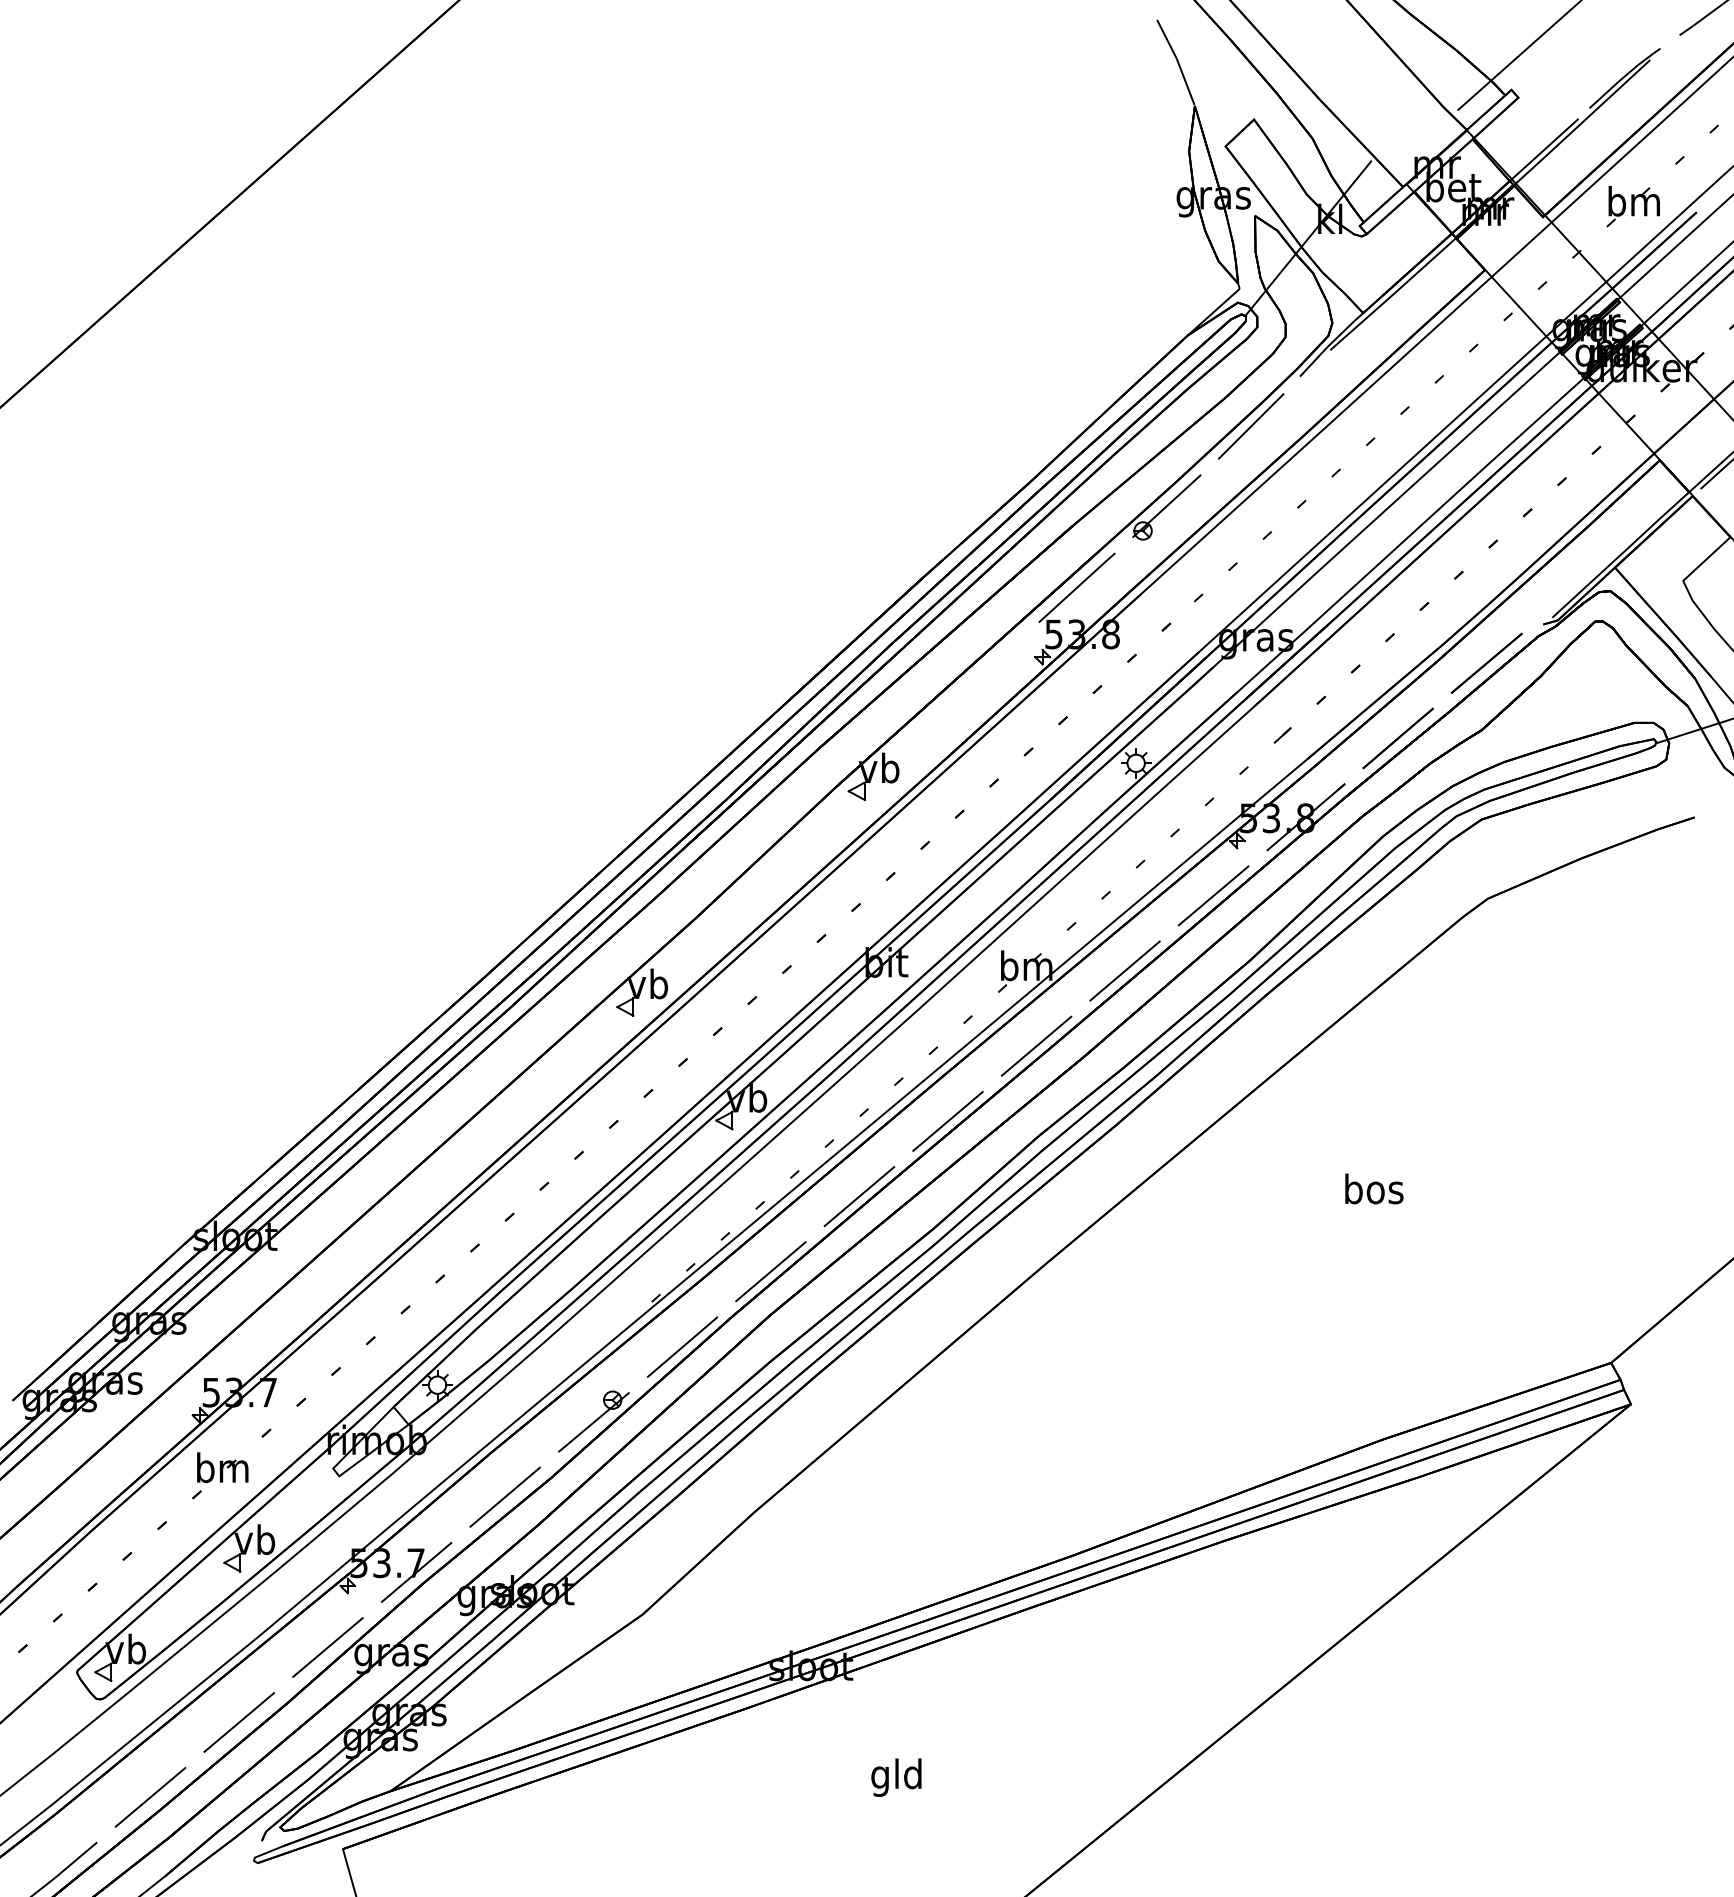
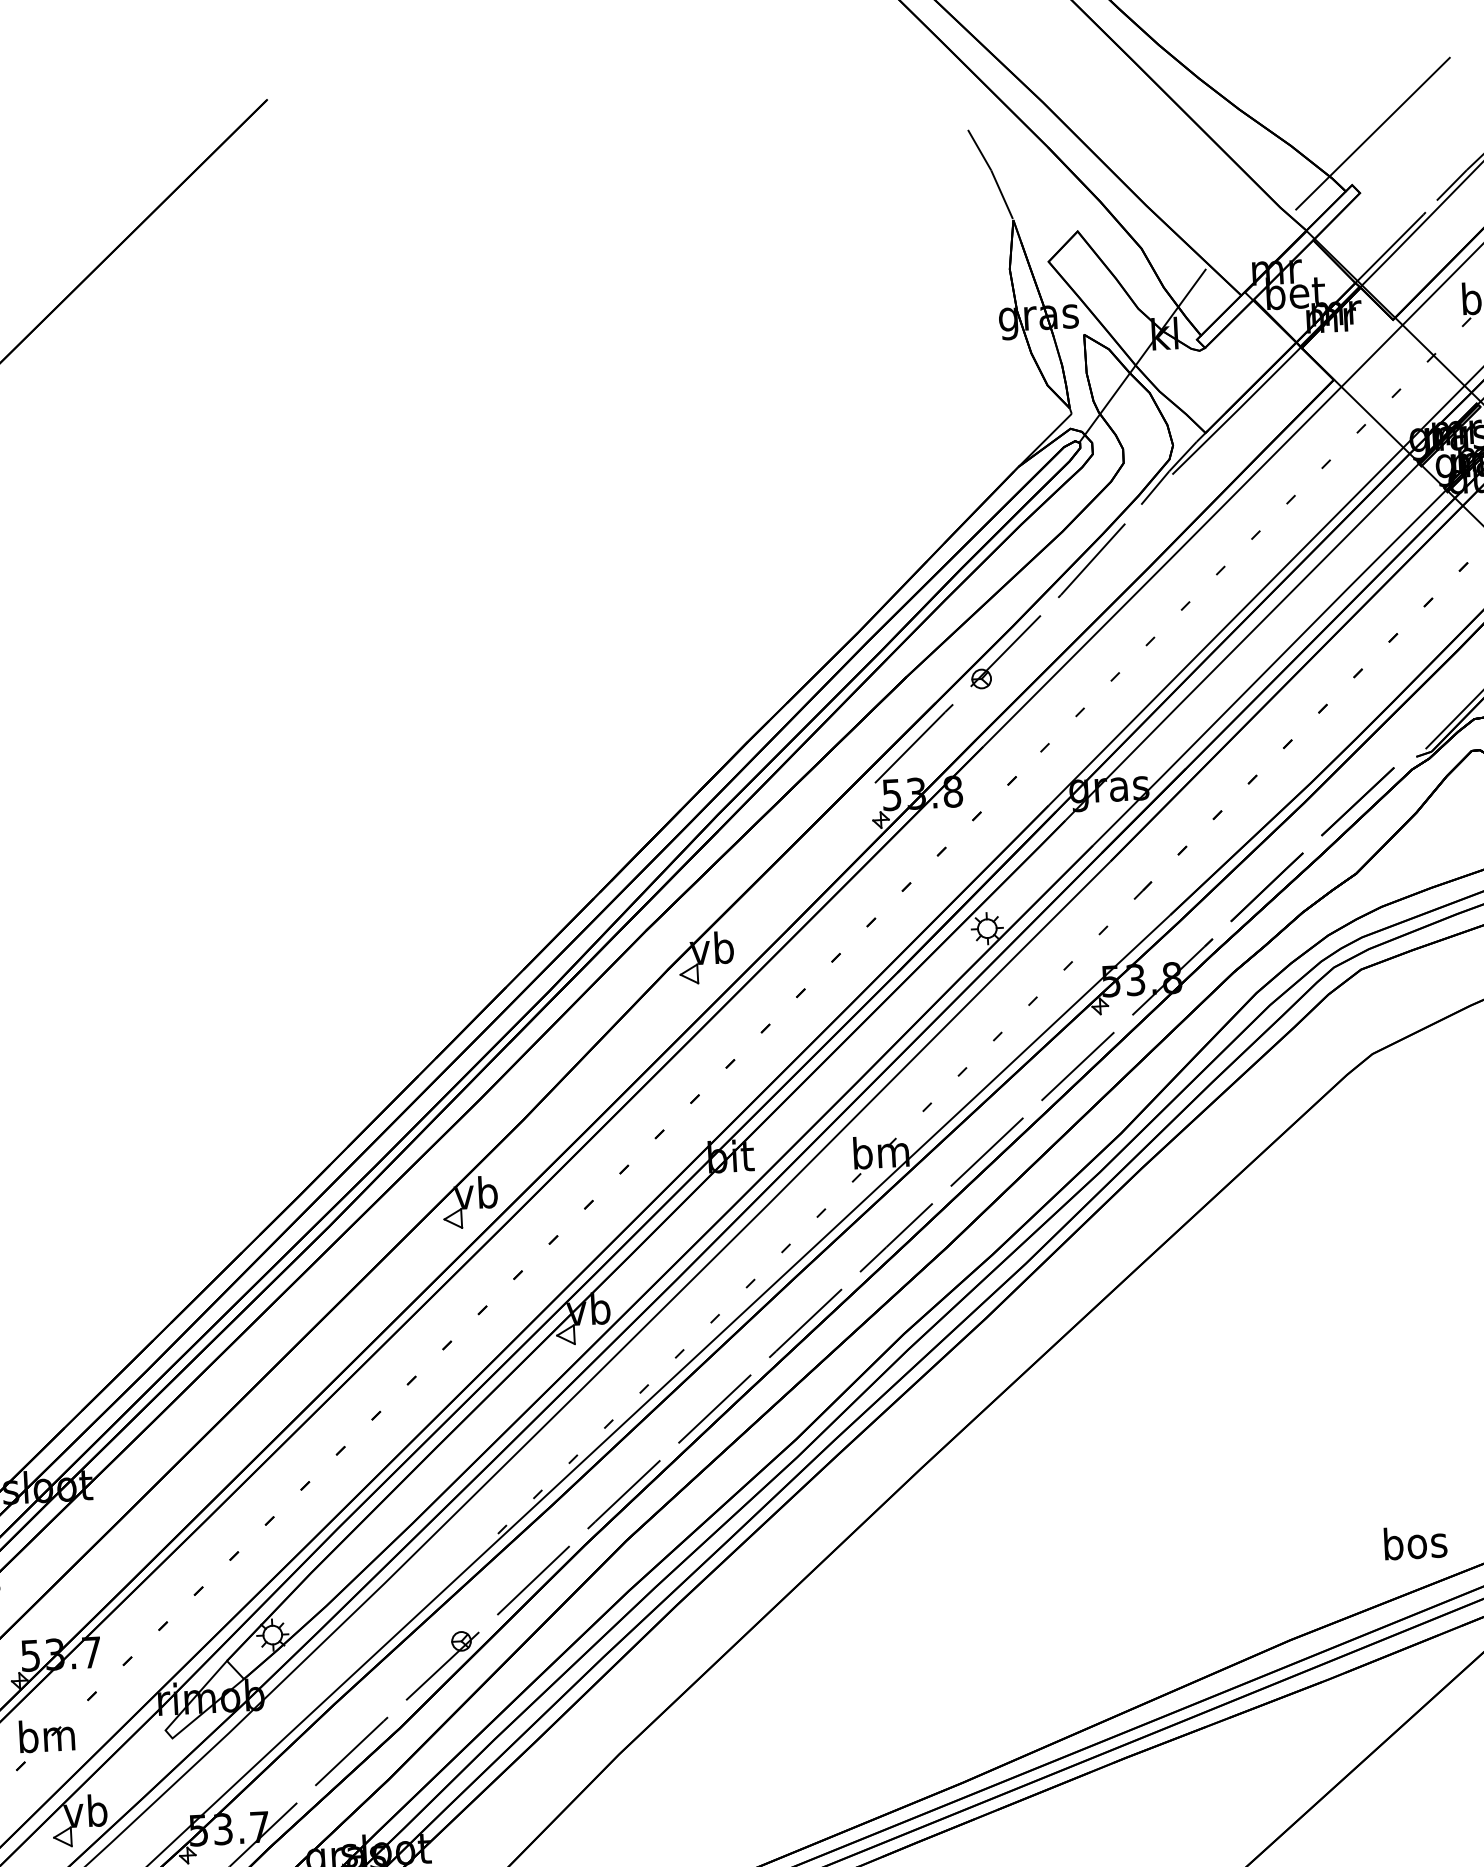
text: (1374, 1188) -> (1415, 1542), moved

